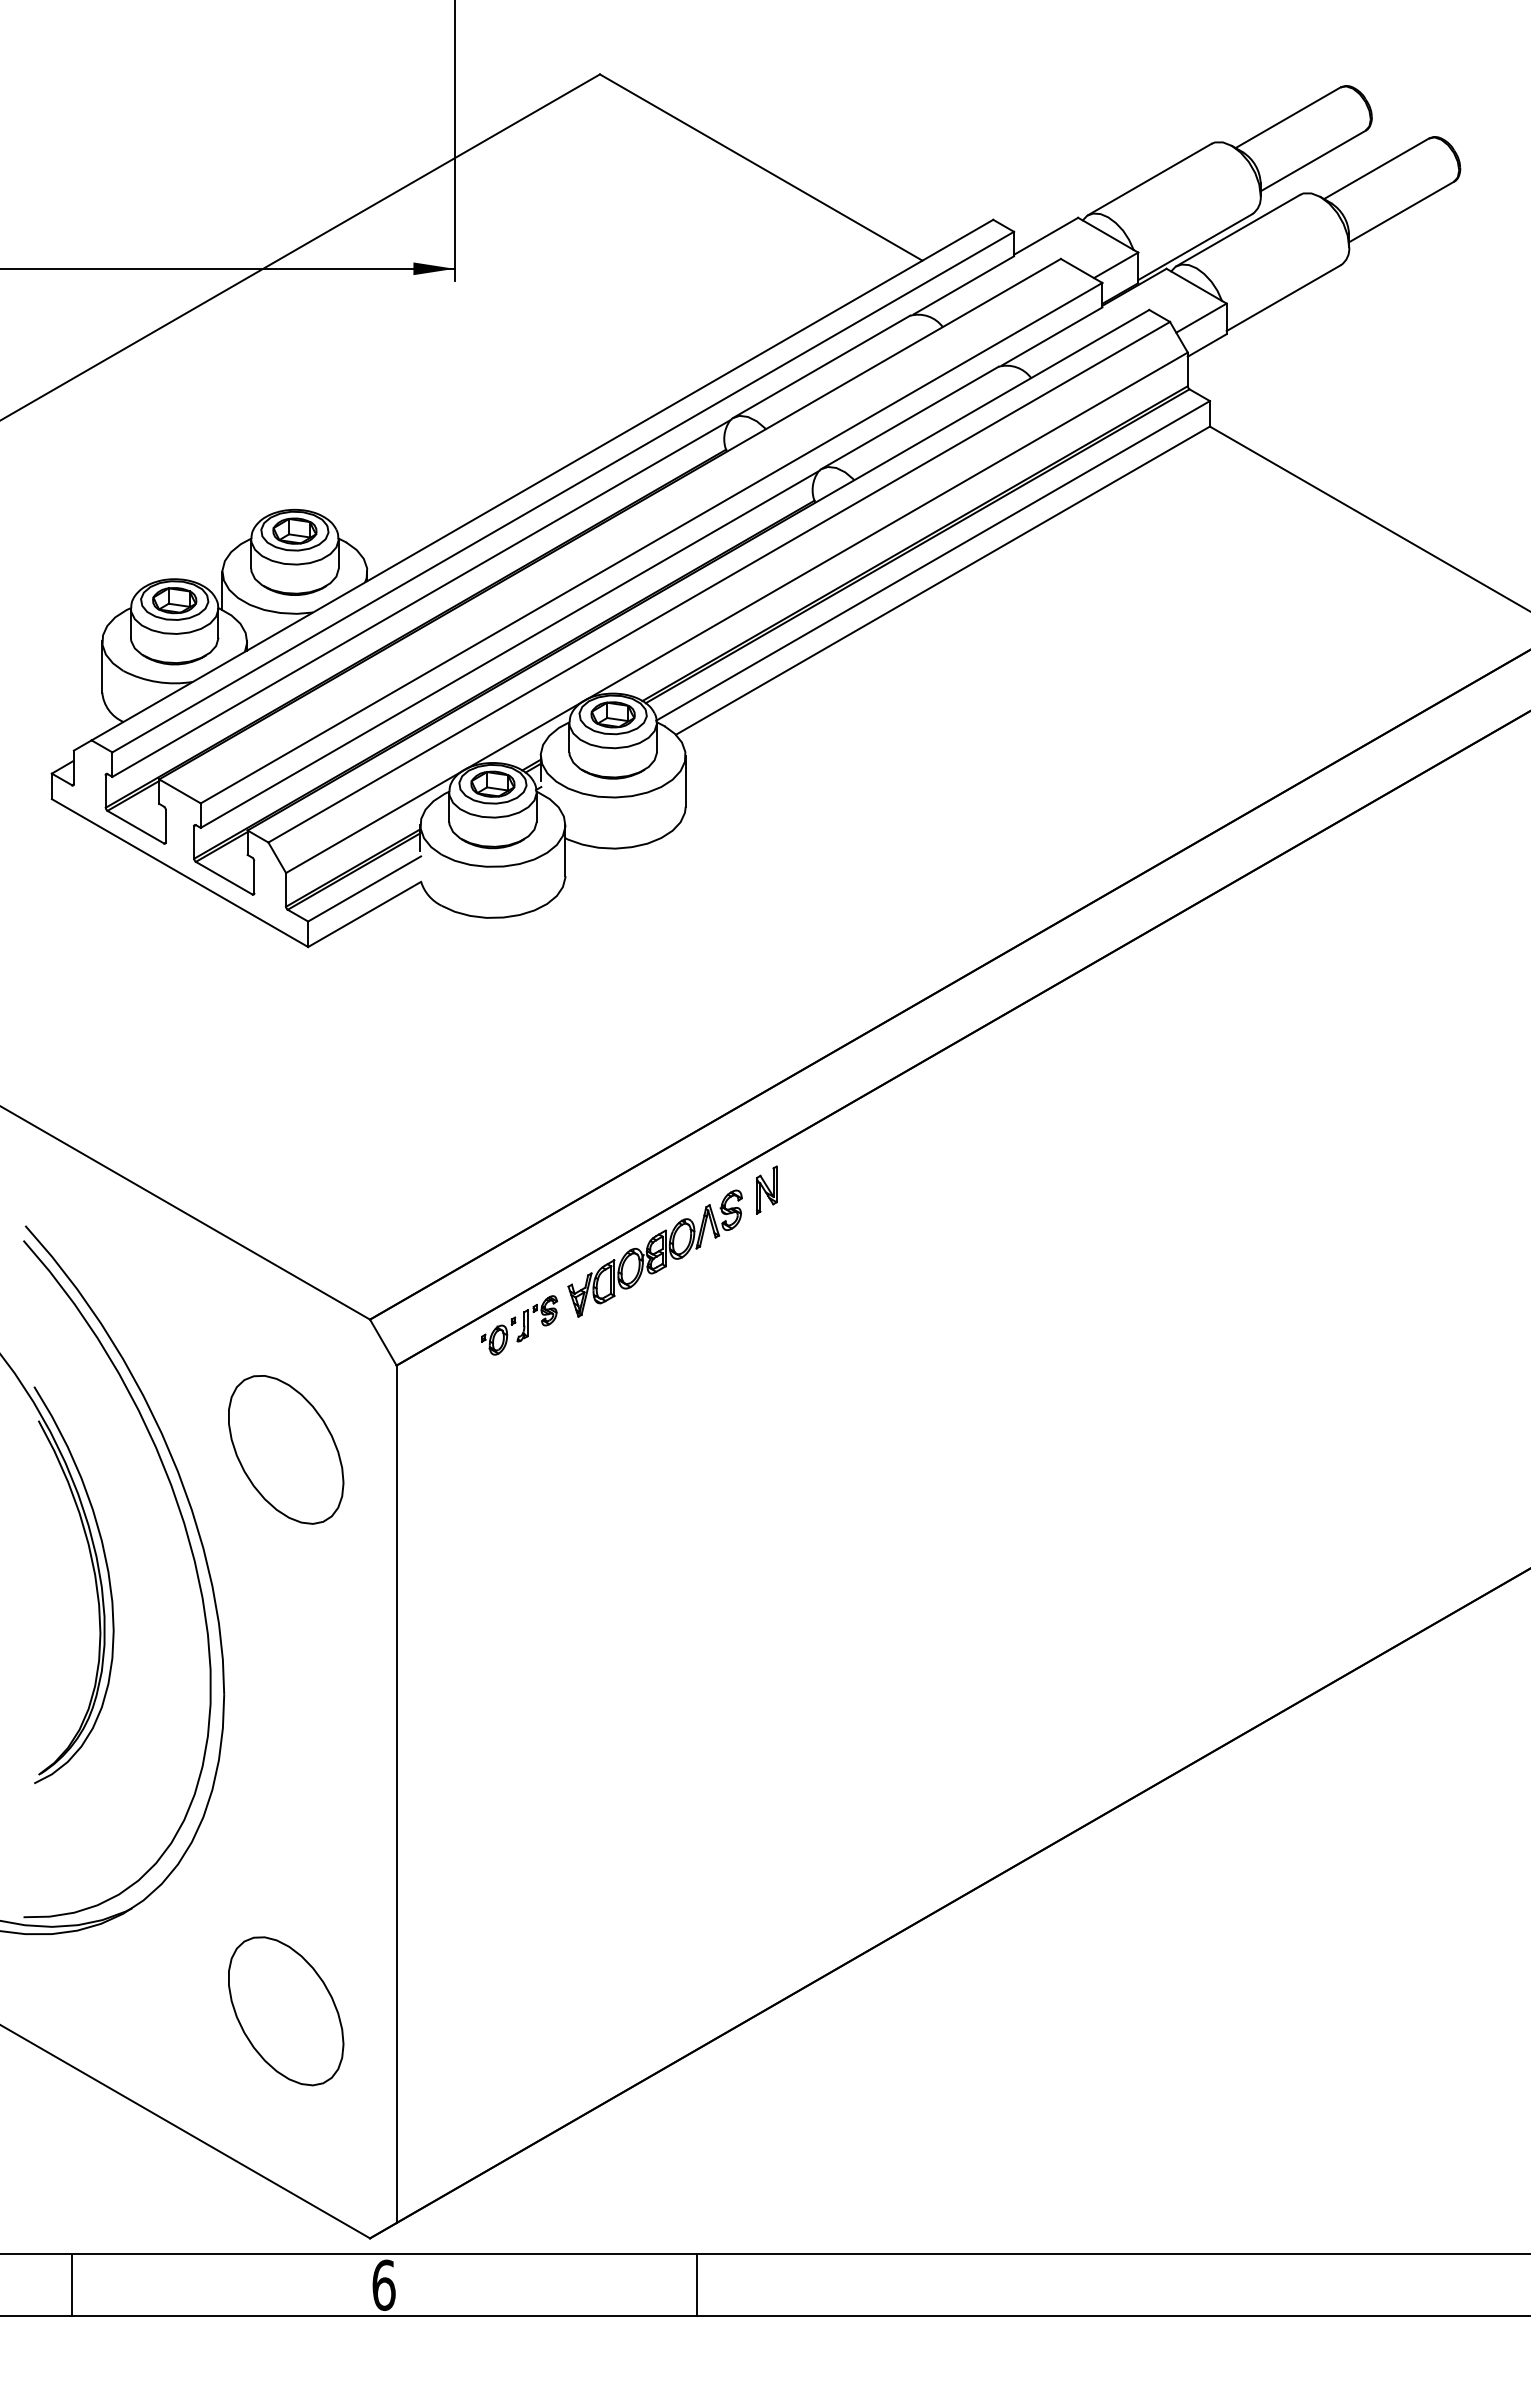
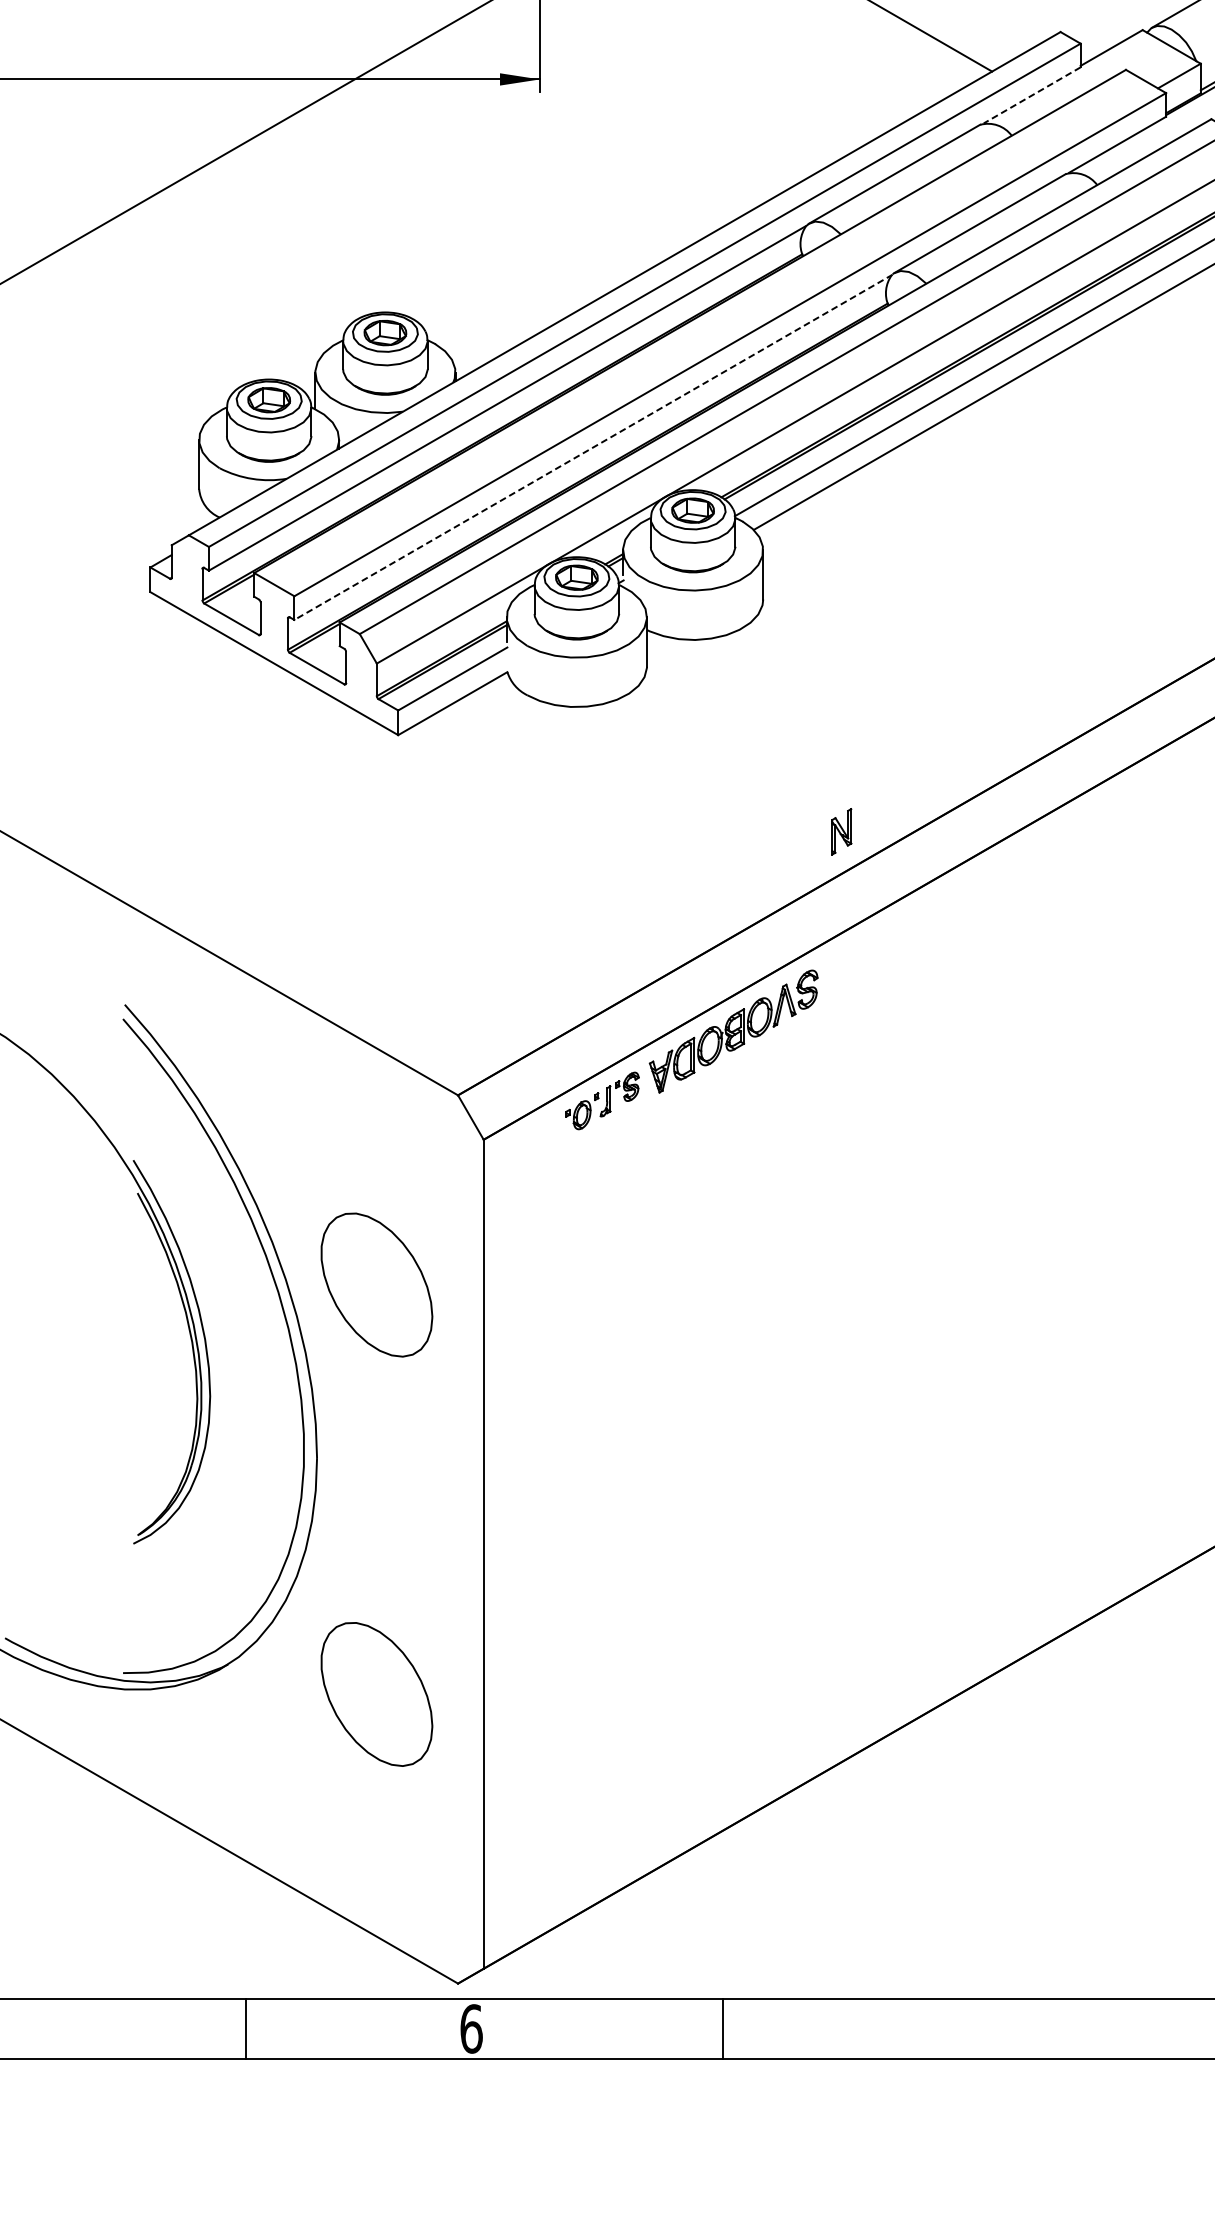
line: (963, 285) -> (1031, 95), solid -> dashed
line: (509, 649) -> (592, 447), solid -> dashed
part: (766, 1189) -> (841, 831), moved
part: (286, 1449) -> (377, 1284), moved
part: (286, 2011) -> (377, 1694), moved
line: (72, 2284) -> (246, 2028), moved
line: (697, 2284) -> (723, 2028), moved

